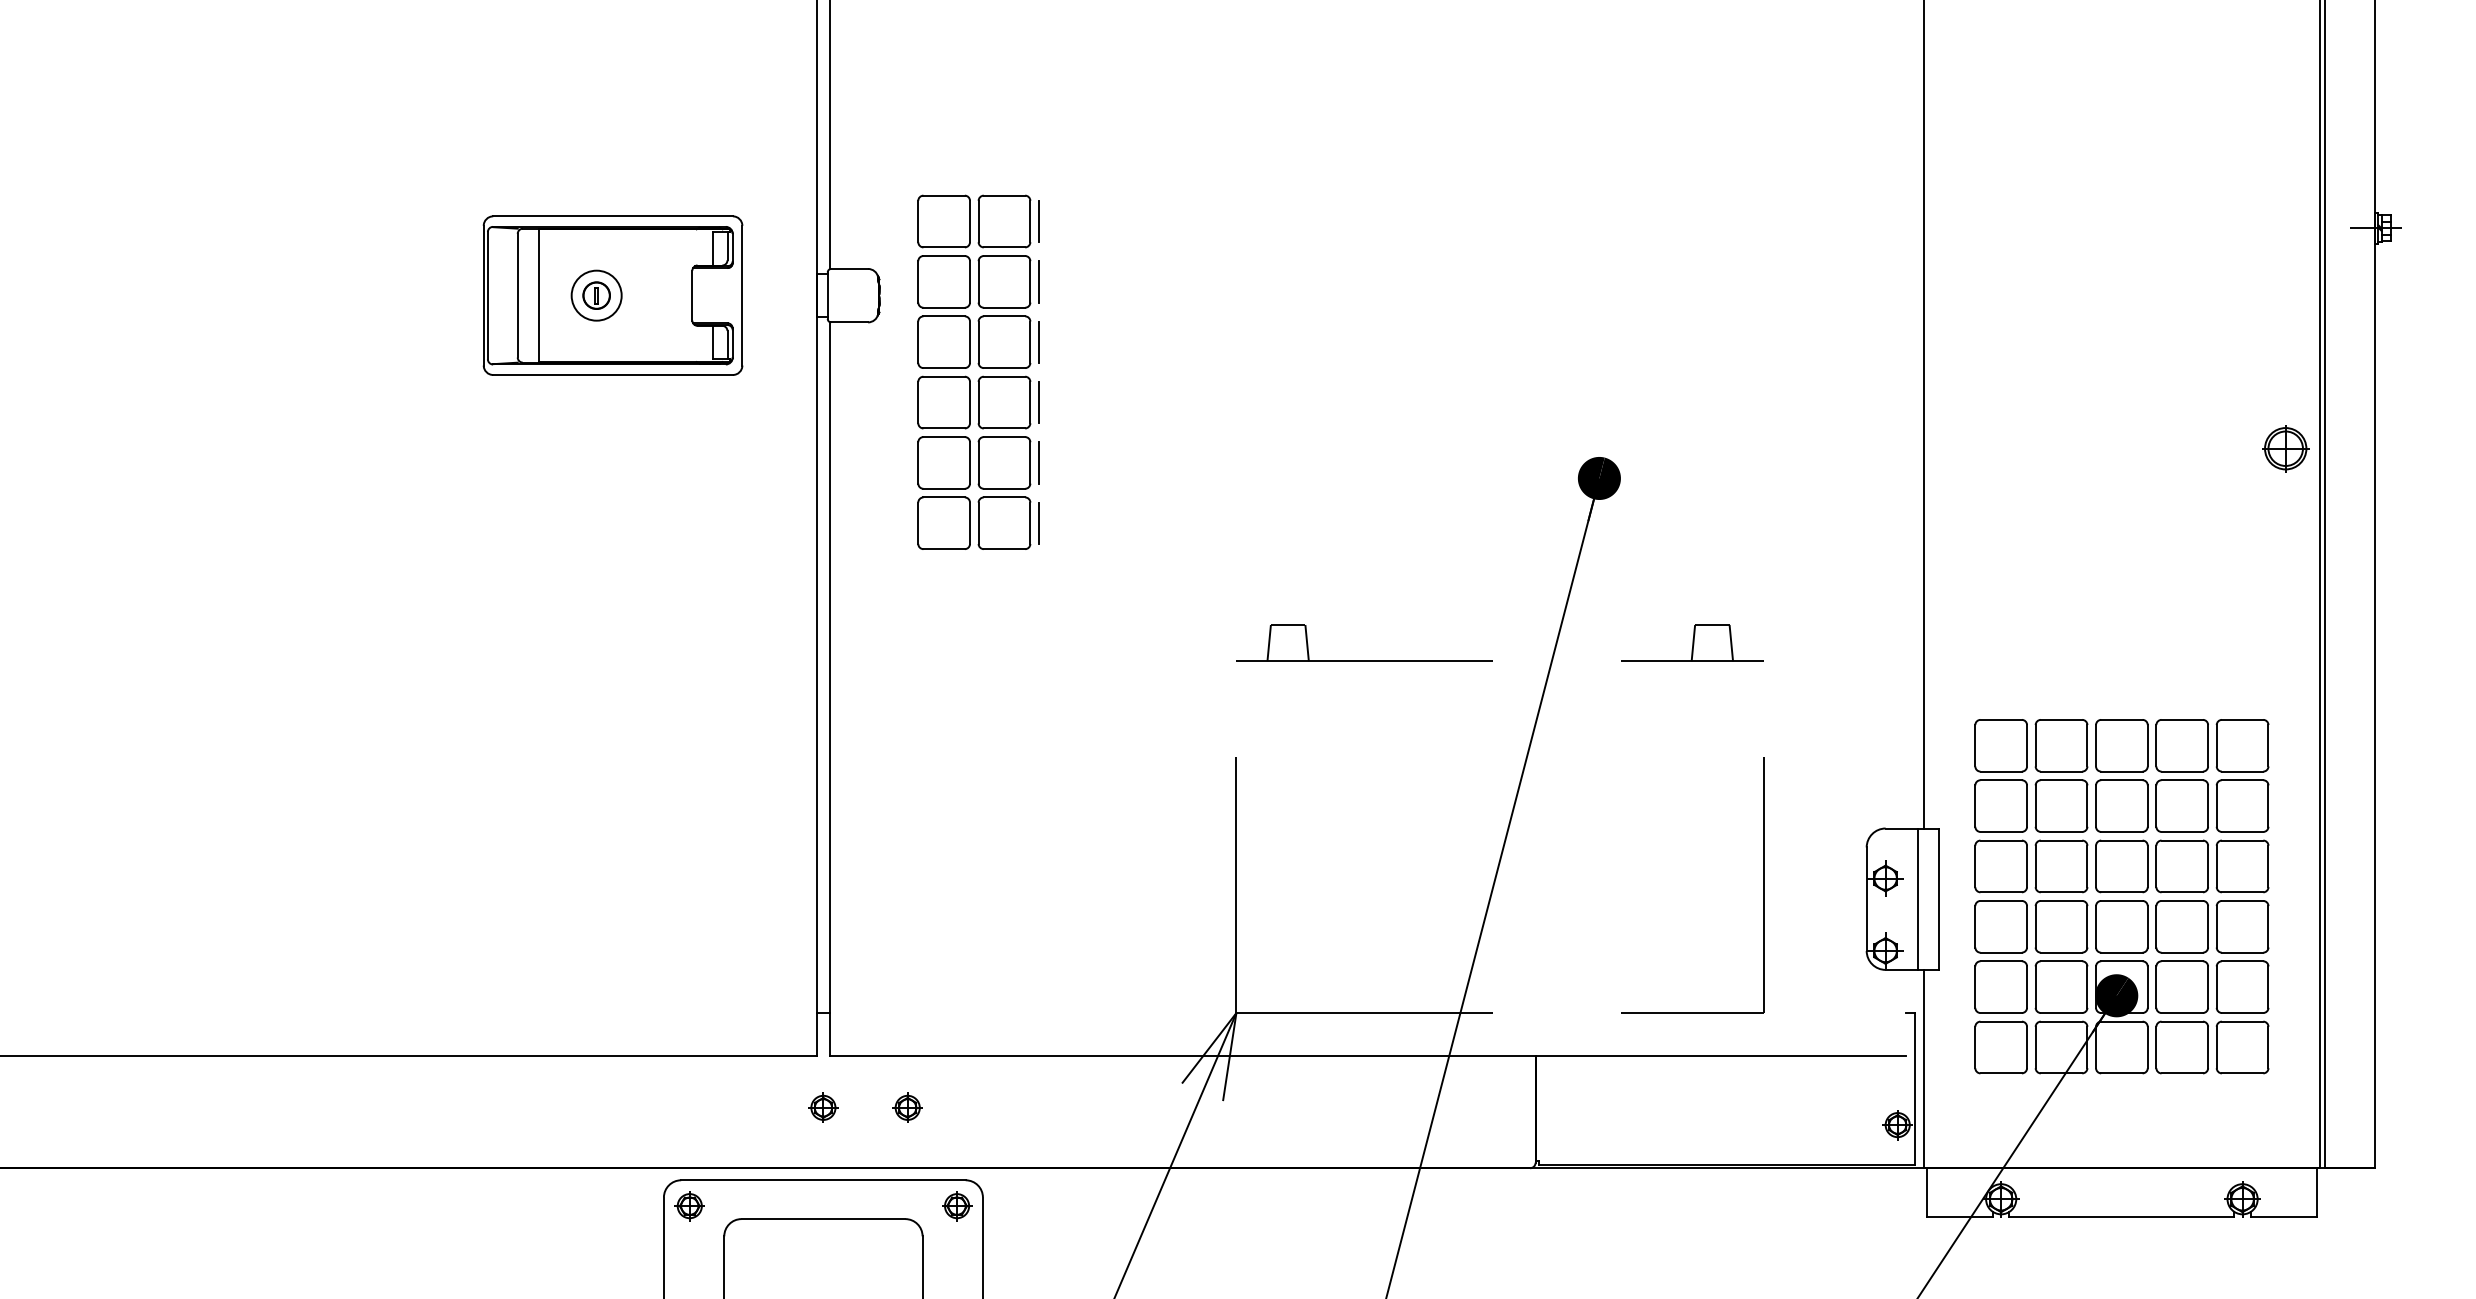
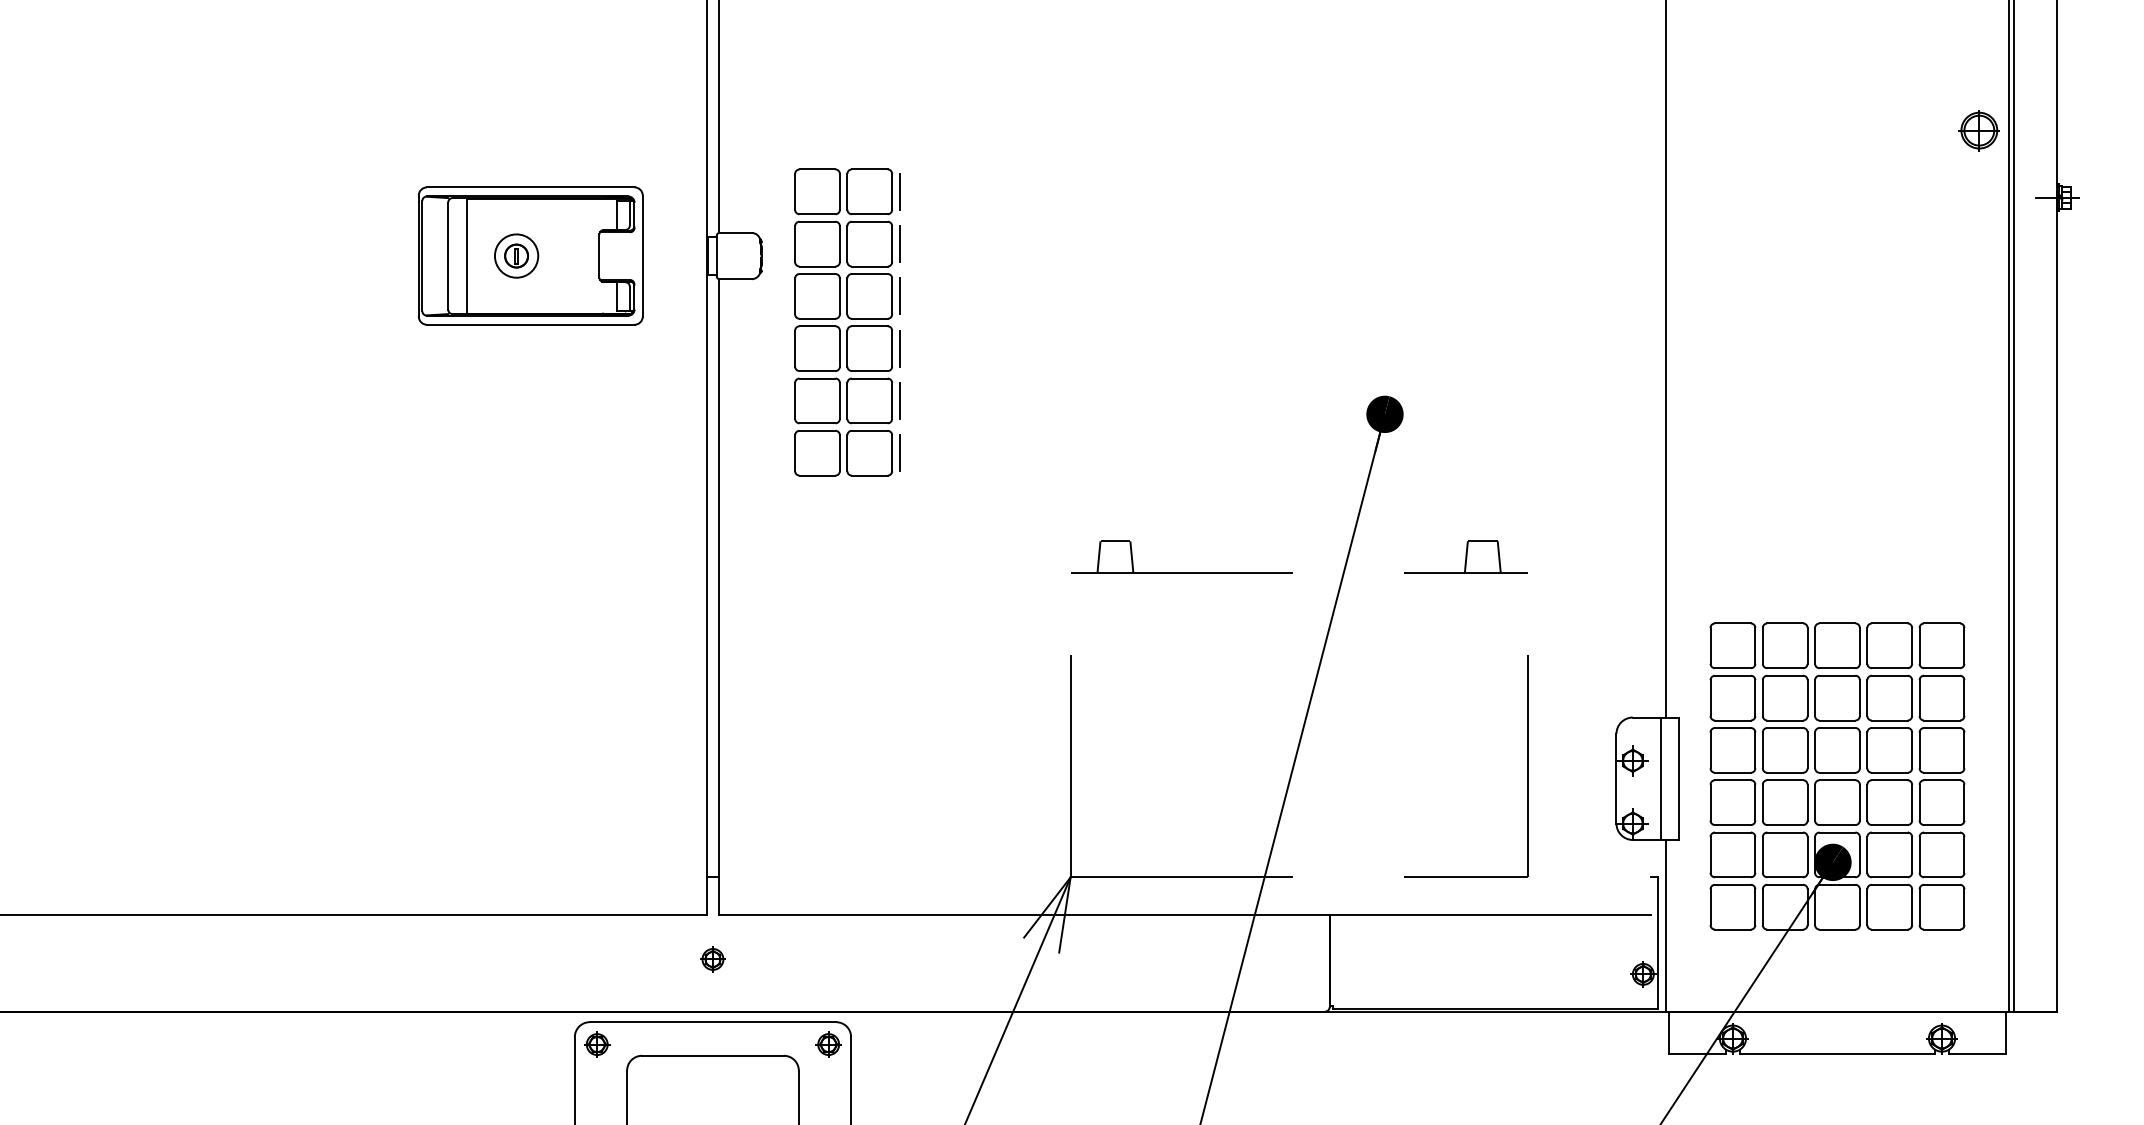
part: (2284, 448) -> (1978, 130), moved
part: (907, 1107) -> (785, 959), removed

